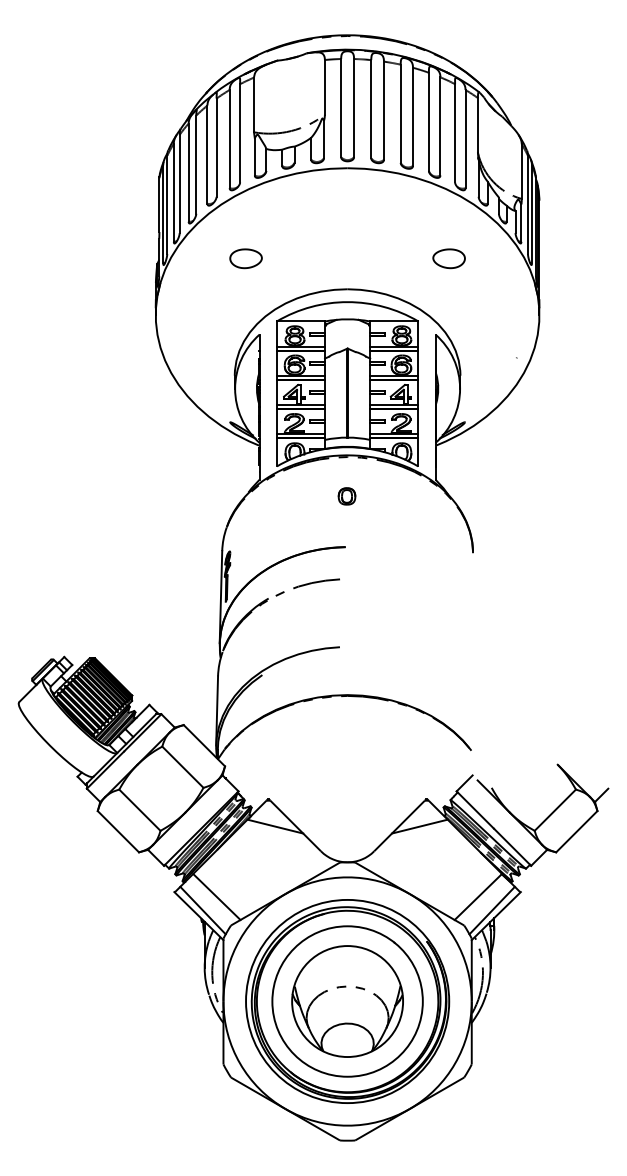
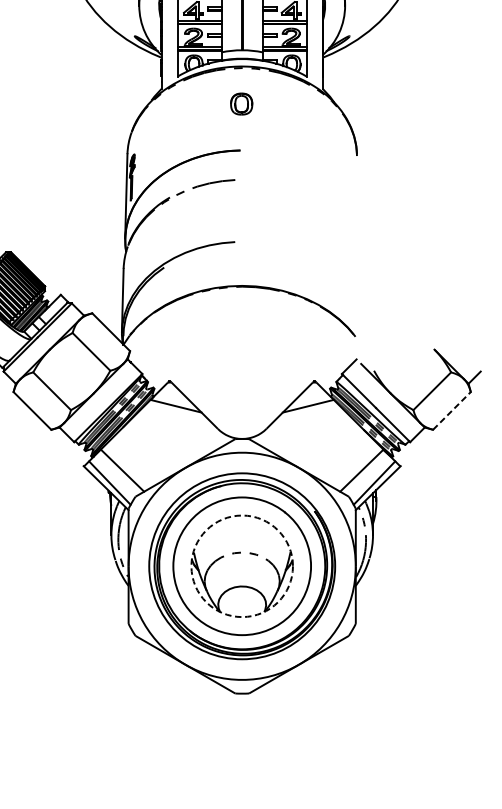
part: (346, 496) -> (241, 104), size x1.4
line: (577, 831) -> (452, 410), solid -> dashed
circle: (347, 1001) -> (242, 566), solid -> dashed

